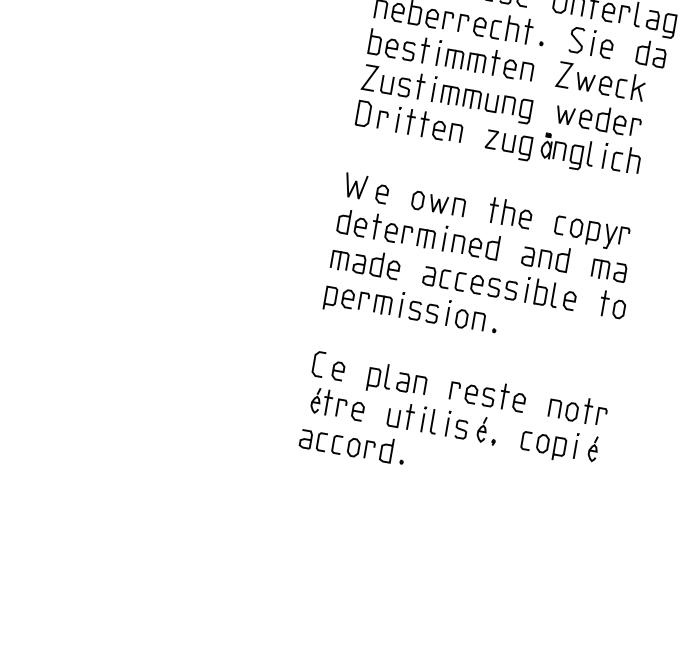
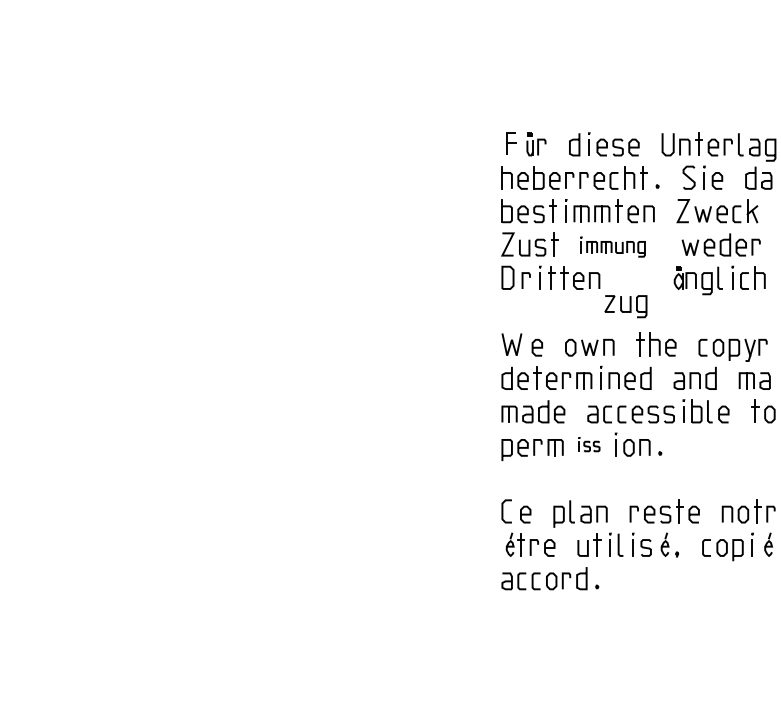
part: (481, 99) -> (612, 246), size x0.7
part: (508, 145) -> (625, 306), moved
part: (419, 307) -> (589, 444), size x0.6

